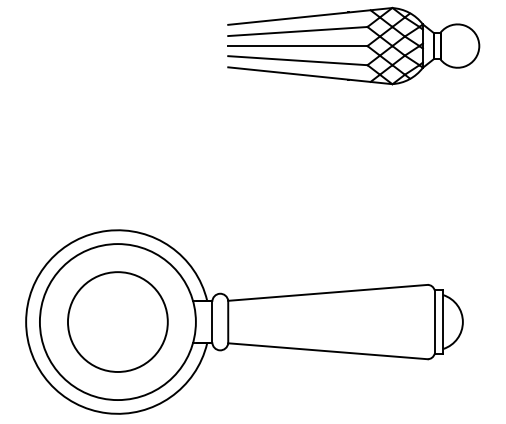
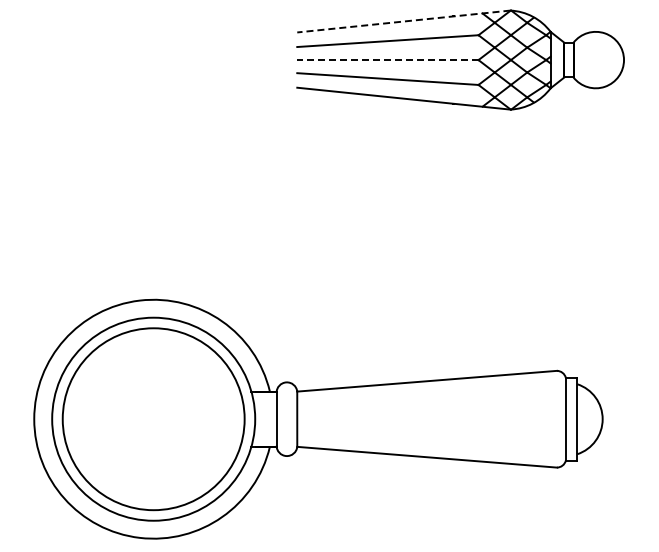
line: (309, 16) -> (403, 21), solid -> dashed
line: (297, 46) -> (387, 60), solid -> dashed
circle: (117, 322) -> (153, 419), size x1.4

